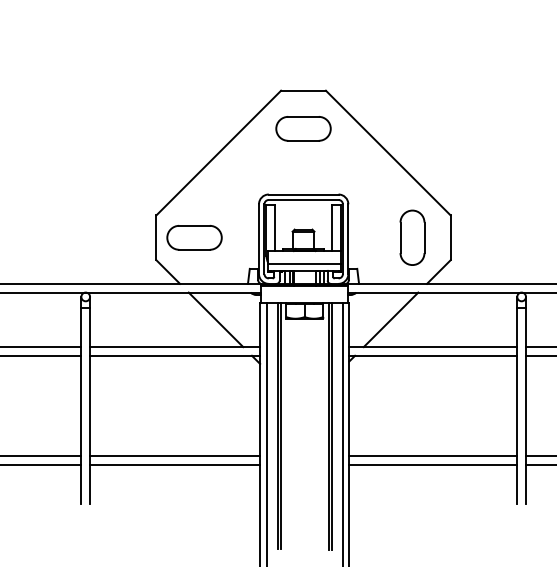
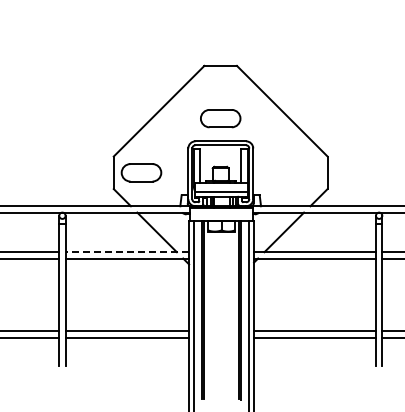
part: (303, 128) -> (220, 118), moved
part: (411, 237) -> (299, 172), removed
line: (175, 347) -> (127, 252), solid -> dashed

